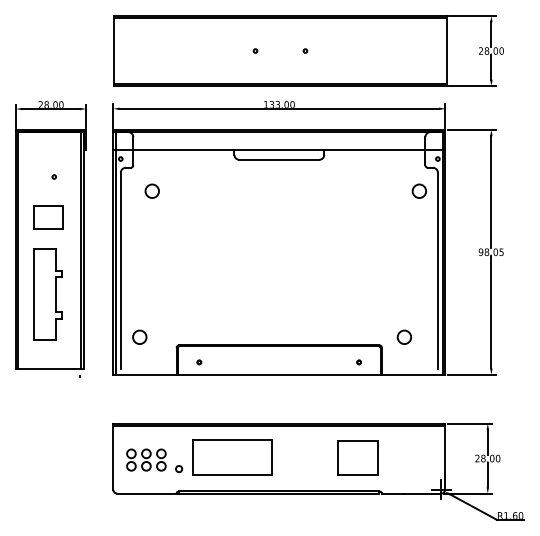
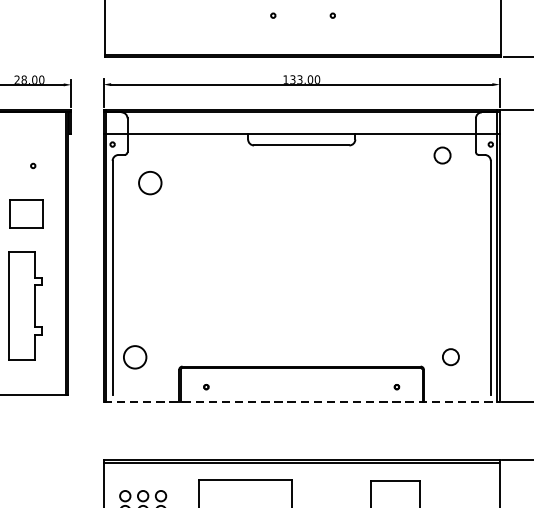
circle: (151, 190) -> (149, 182), size x1.4
circle: (418, 190) -> (441, 154), moved
circle: (139, 336) -> (134, 356), size x1.4
line: (279, 374) -> (301, 401), solid -> dashed

